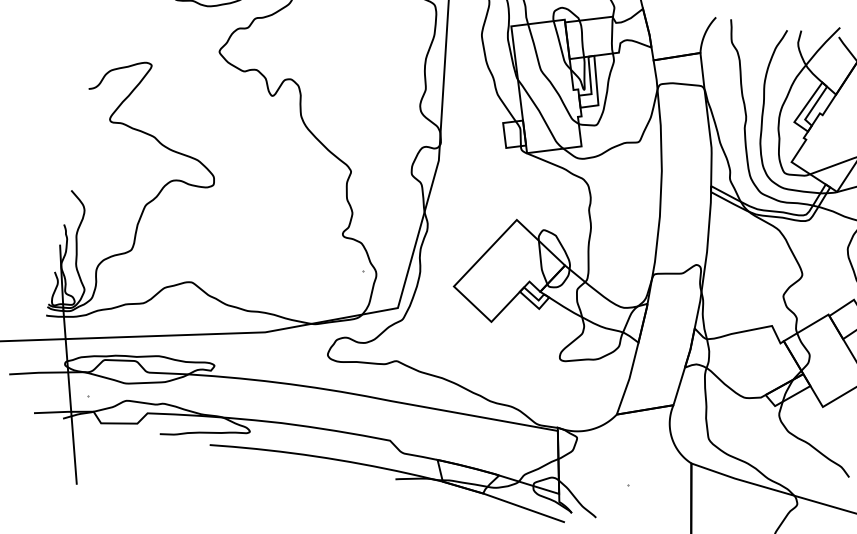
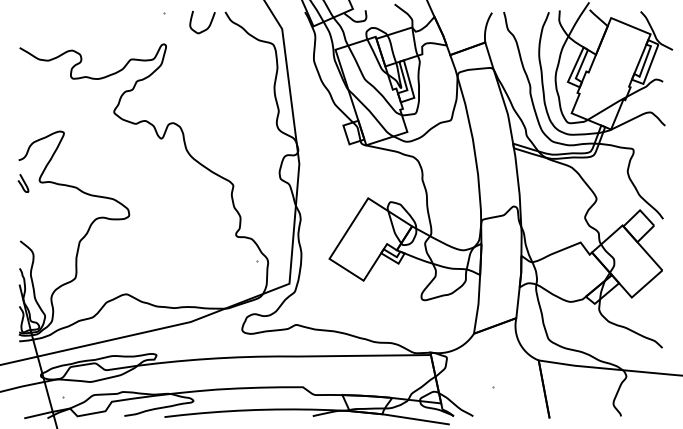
curve: (89, 117) -> (23, 182), added

